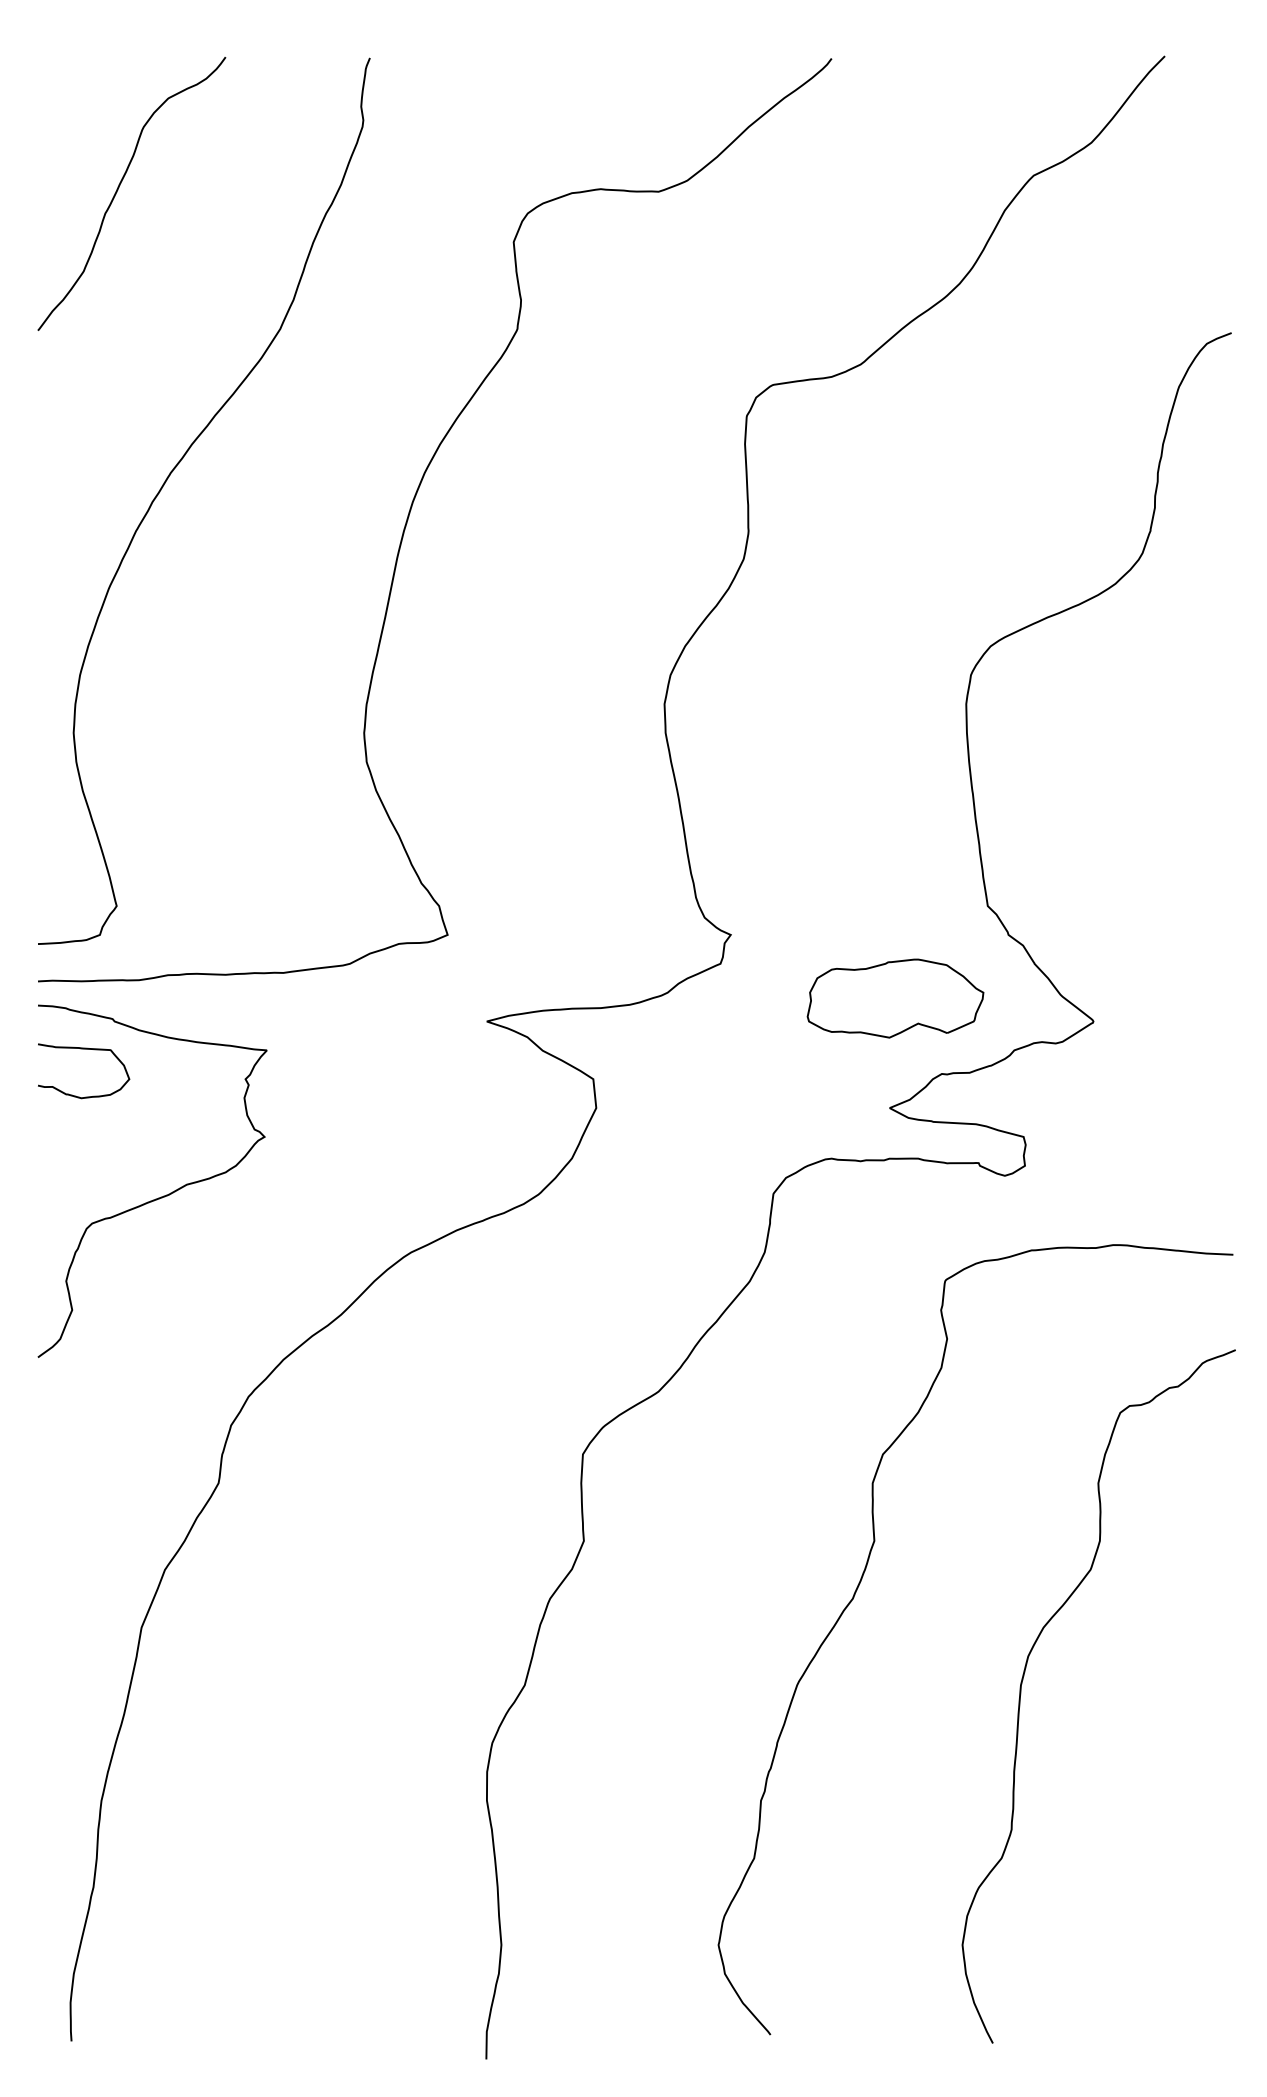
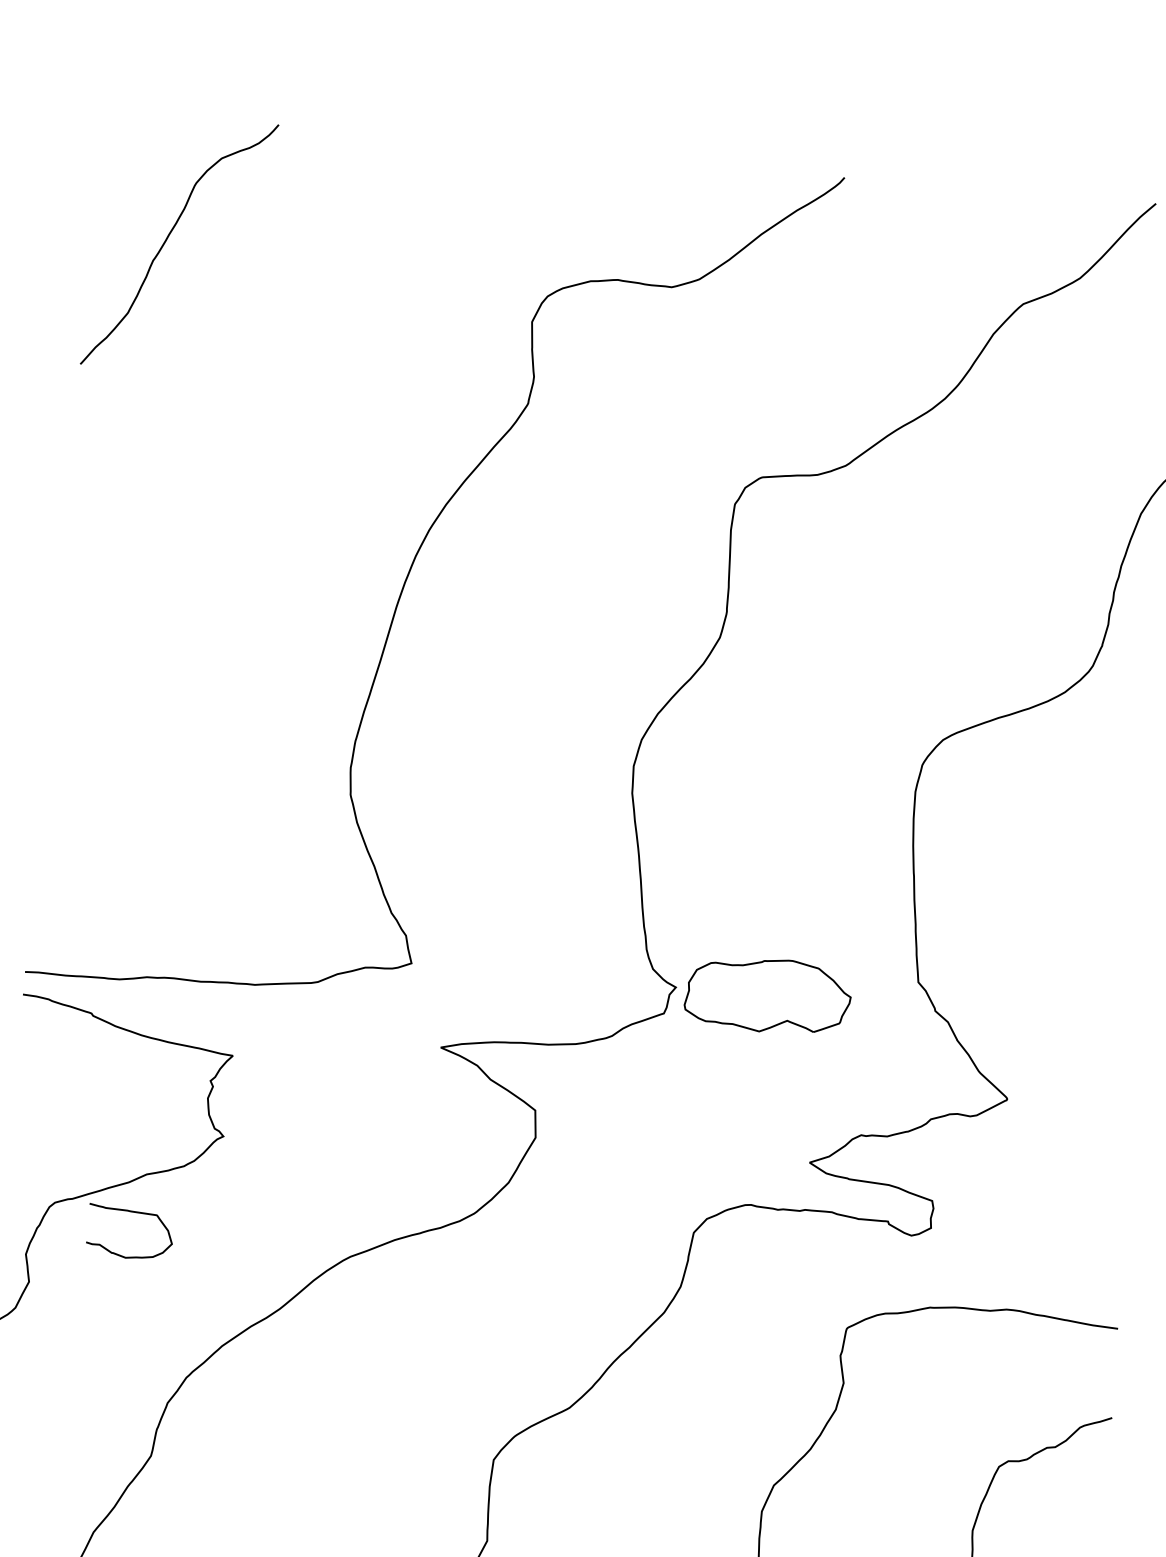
curve: (169, 477) -> (190, 512), removed
part: (895, 998) -> (768, 995), moved
curve: (84, 1049) -> (132, 1212), moved

